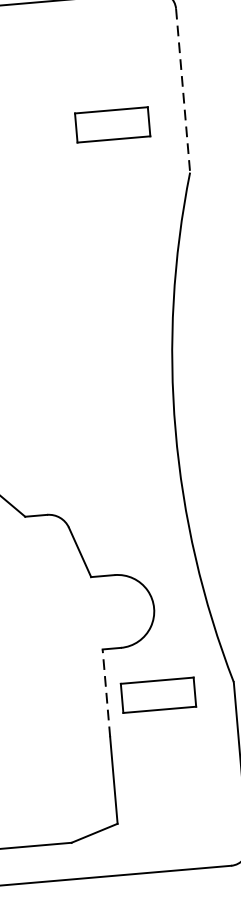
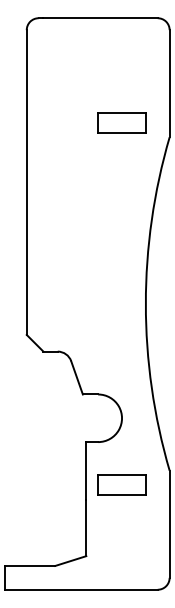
line: (182, 90) -> (169, 83), dashed -> solid
part: (111, 124) -> (121, 122), moved
line: (106, 692) -> (86, 470), dashed -> solid
part: (157, 694) -> (121, 484), moved

